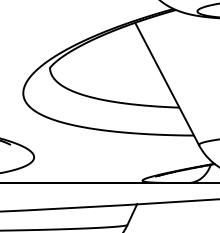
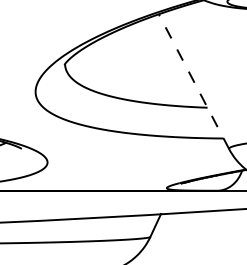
line: (166, 83) -> (193, 81), solid -> dashed

